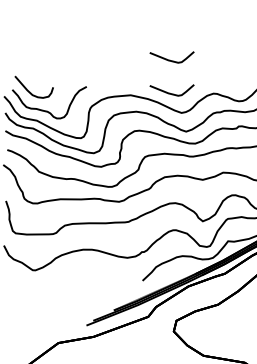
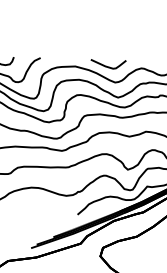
curve: (170, 59) -> (108, 39), removed

